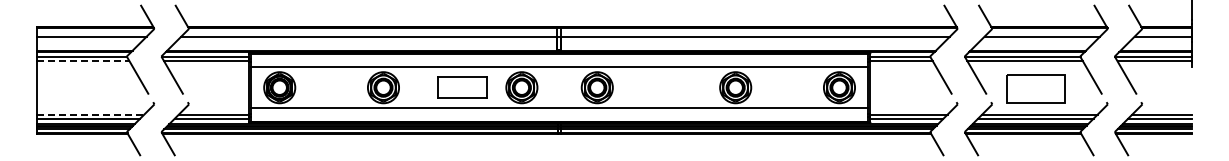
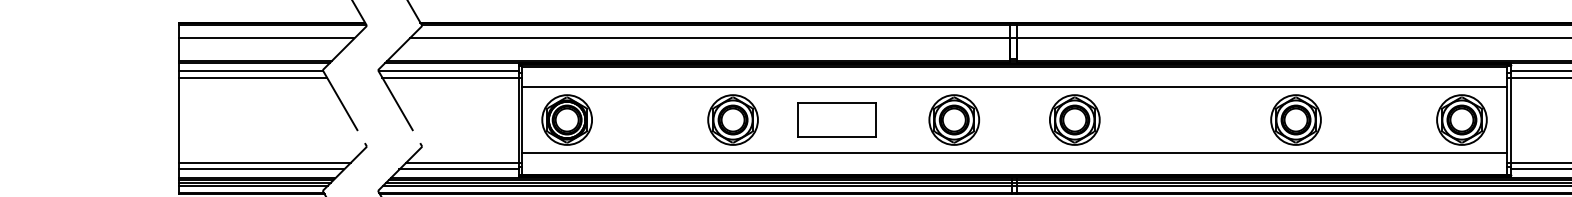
line: (83, 61) -> (253, 78), dashed -> solid
part: (462, 87) -> (836, 119), moved
line: (90, 114) -> (264, 162), dashed -> solid

